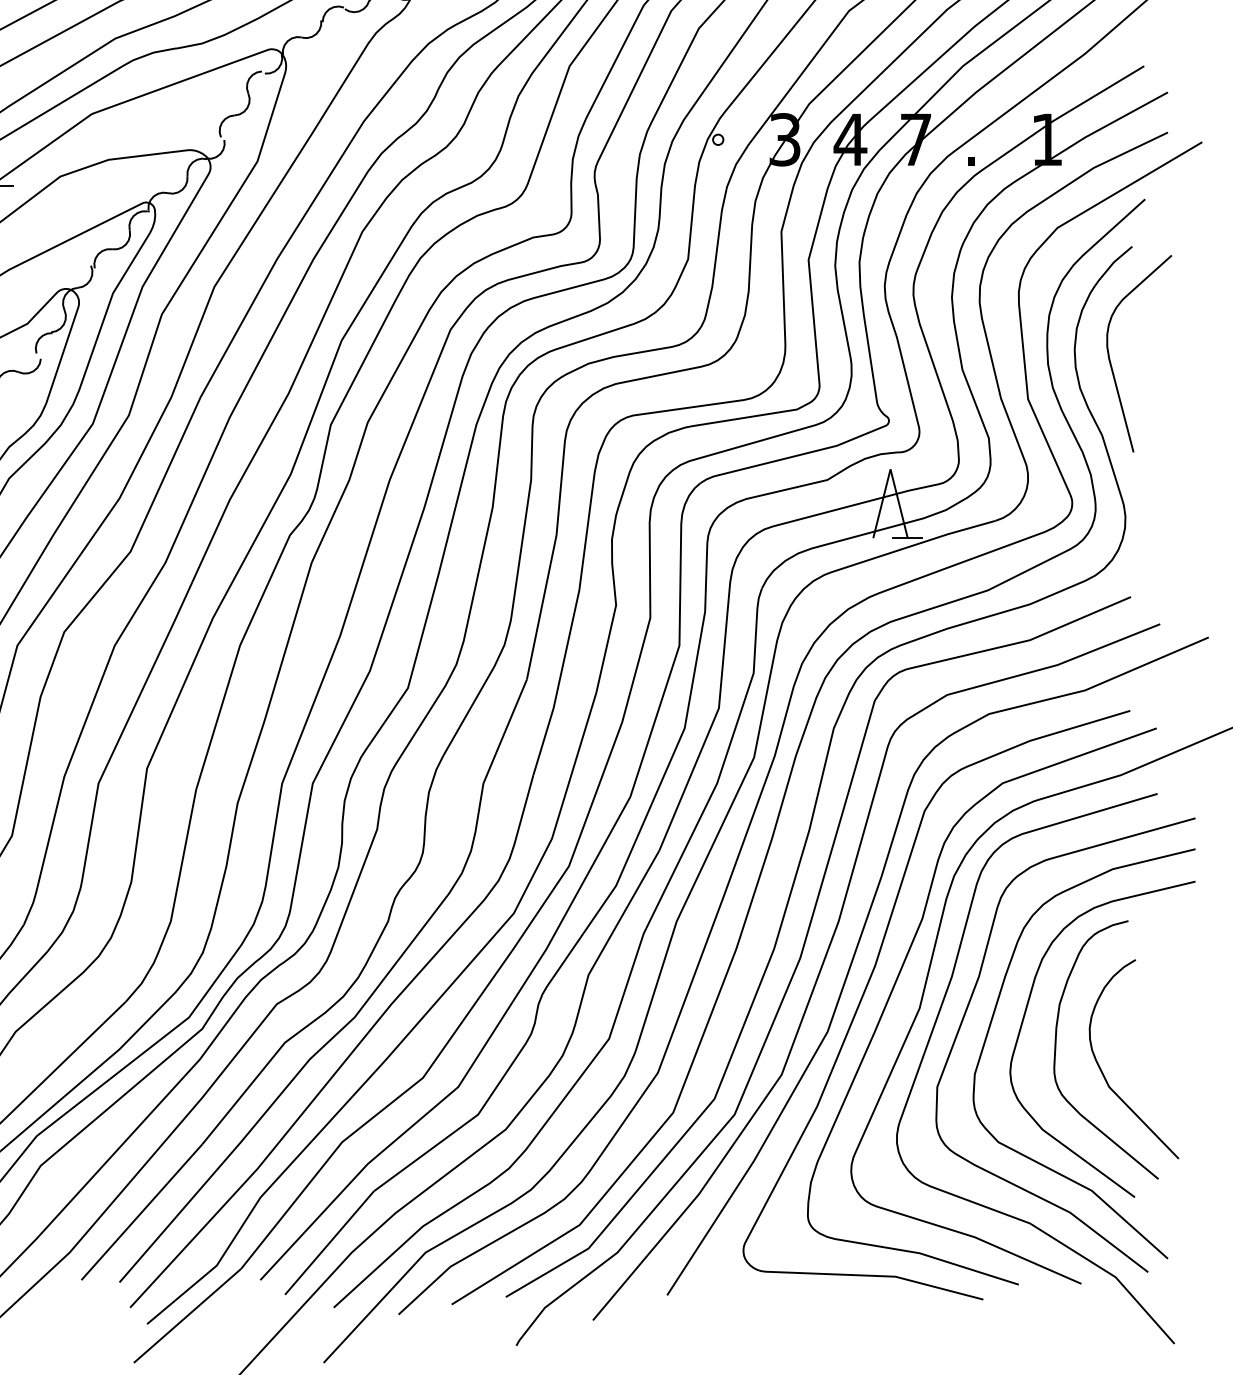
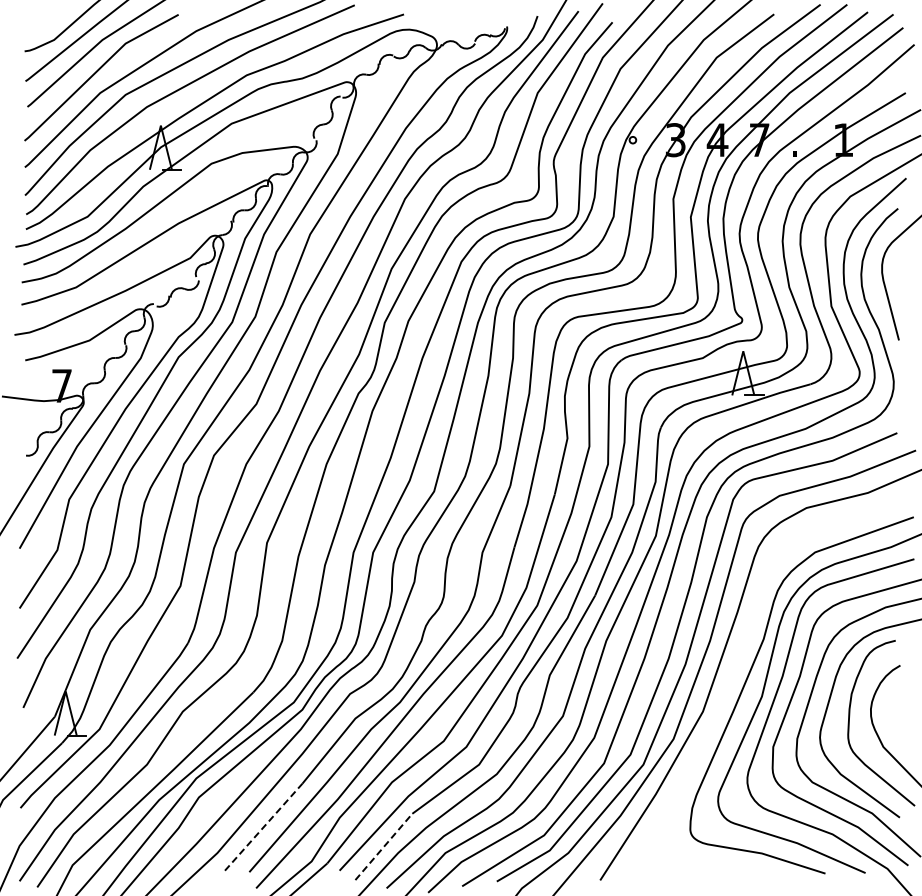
curve: (872, 978) -> (731, 677), removed
line: (143, 1211) -> (264, 826), solid -> dashed
line: (328, 1242) -> (383, 846), solid -> dashed

